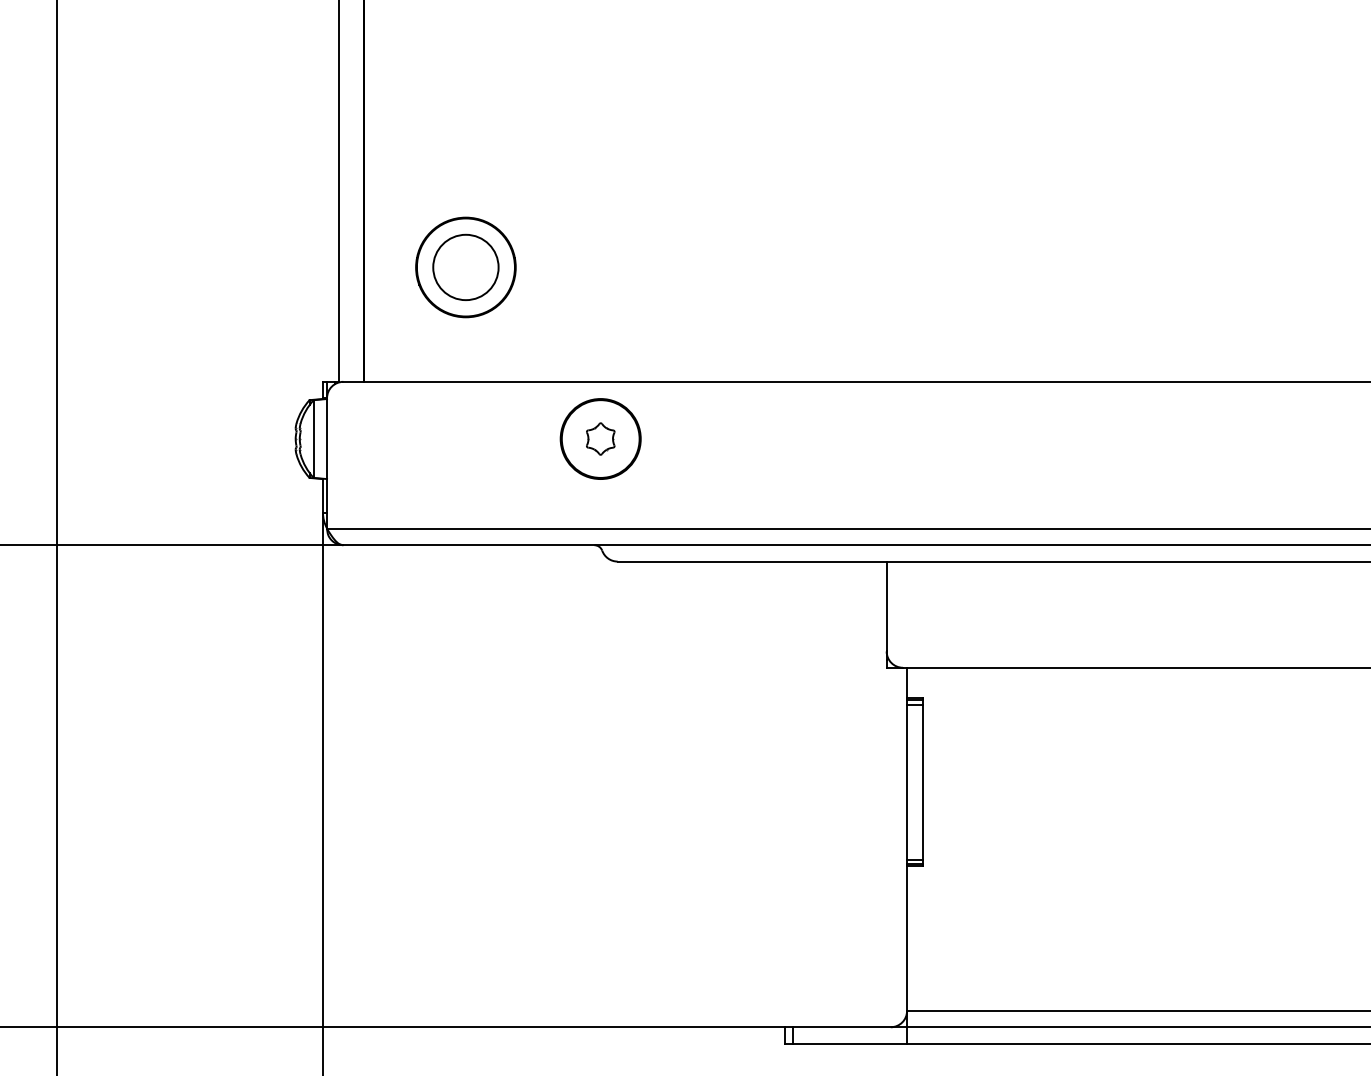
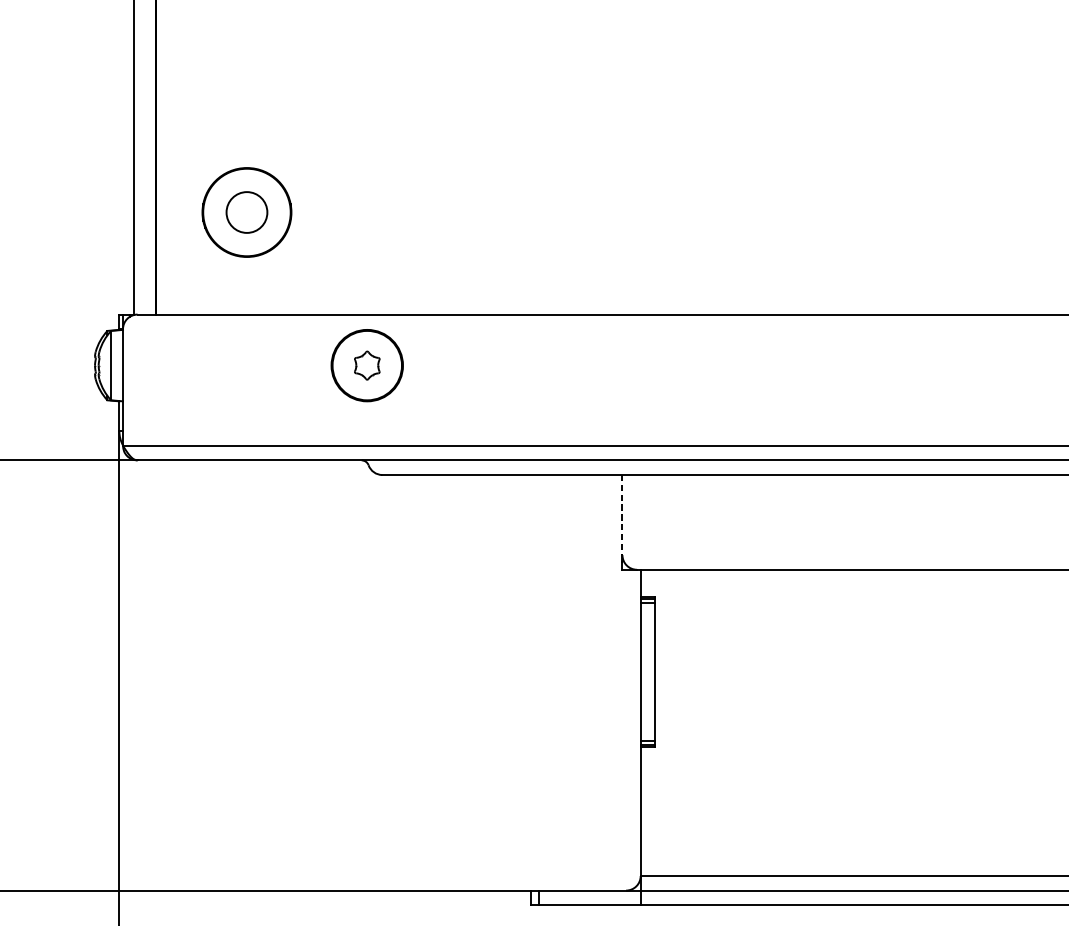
circle: (465, 267) -> (246, 212), size x0.7
line: (886, 606) -> (622, 515), solid -> dashed

